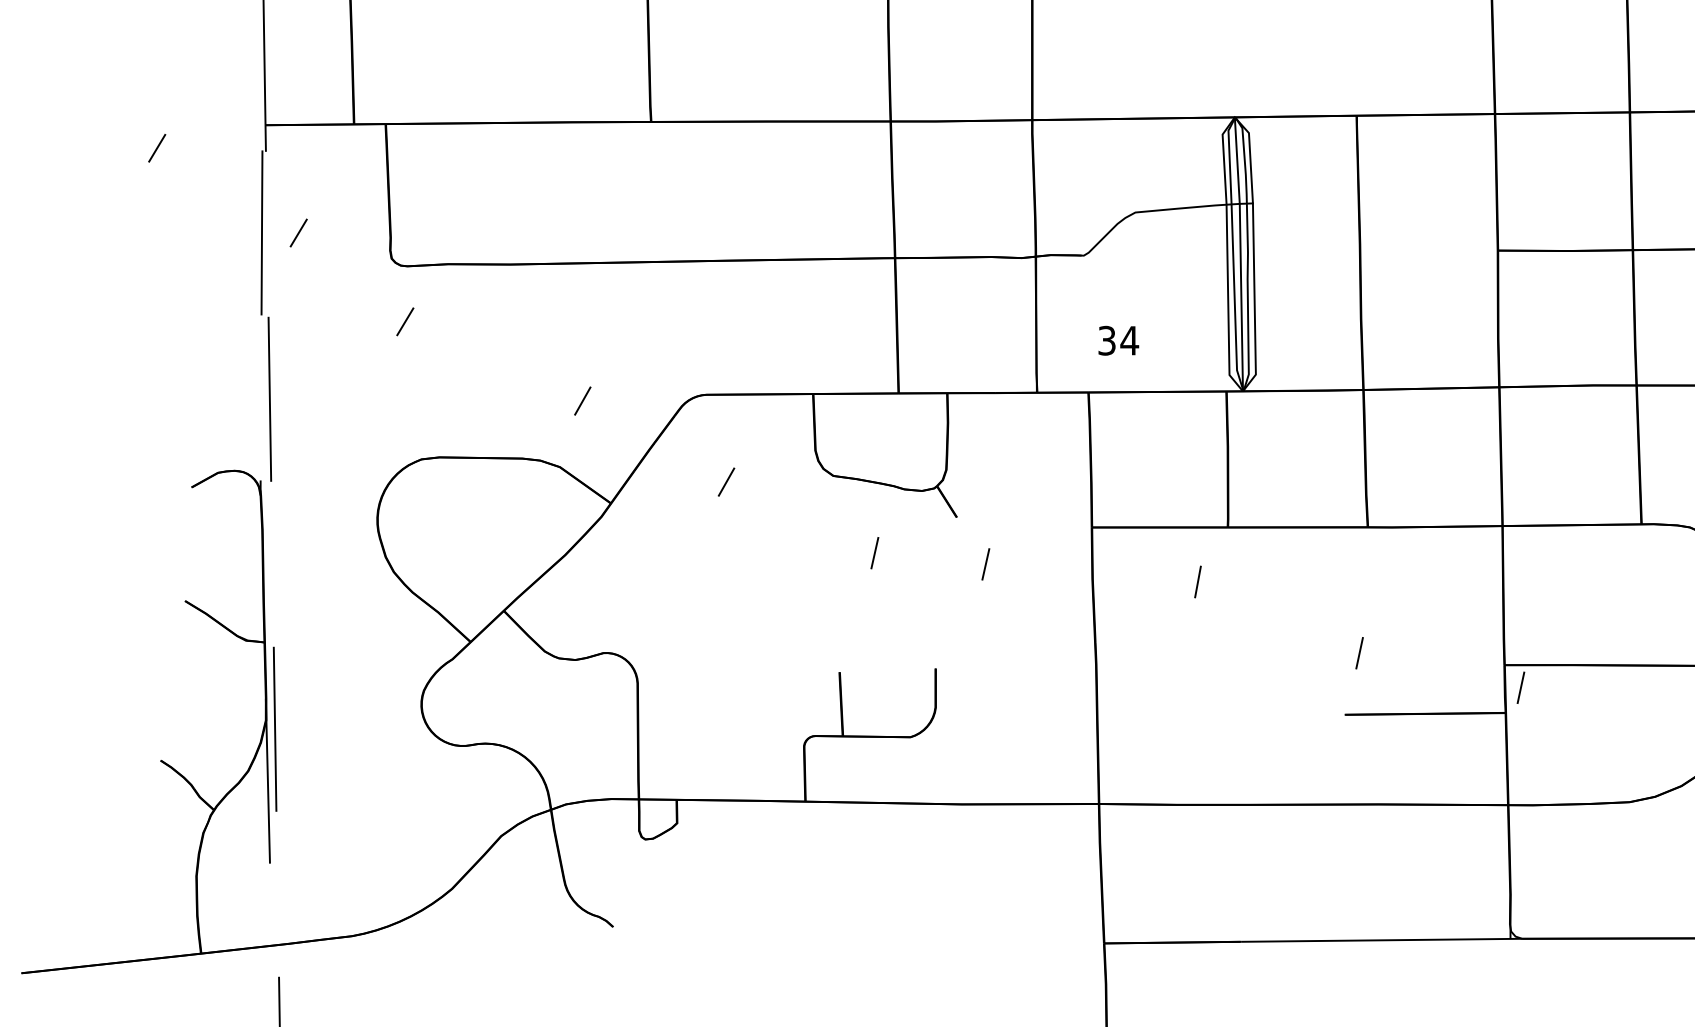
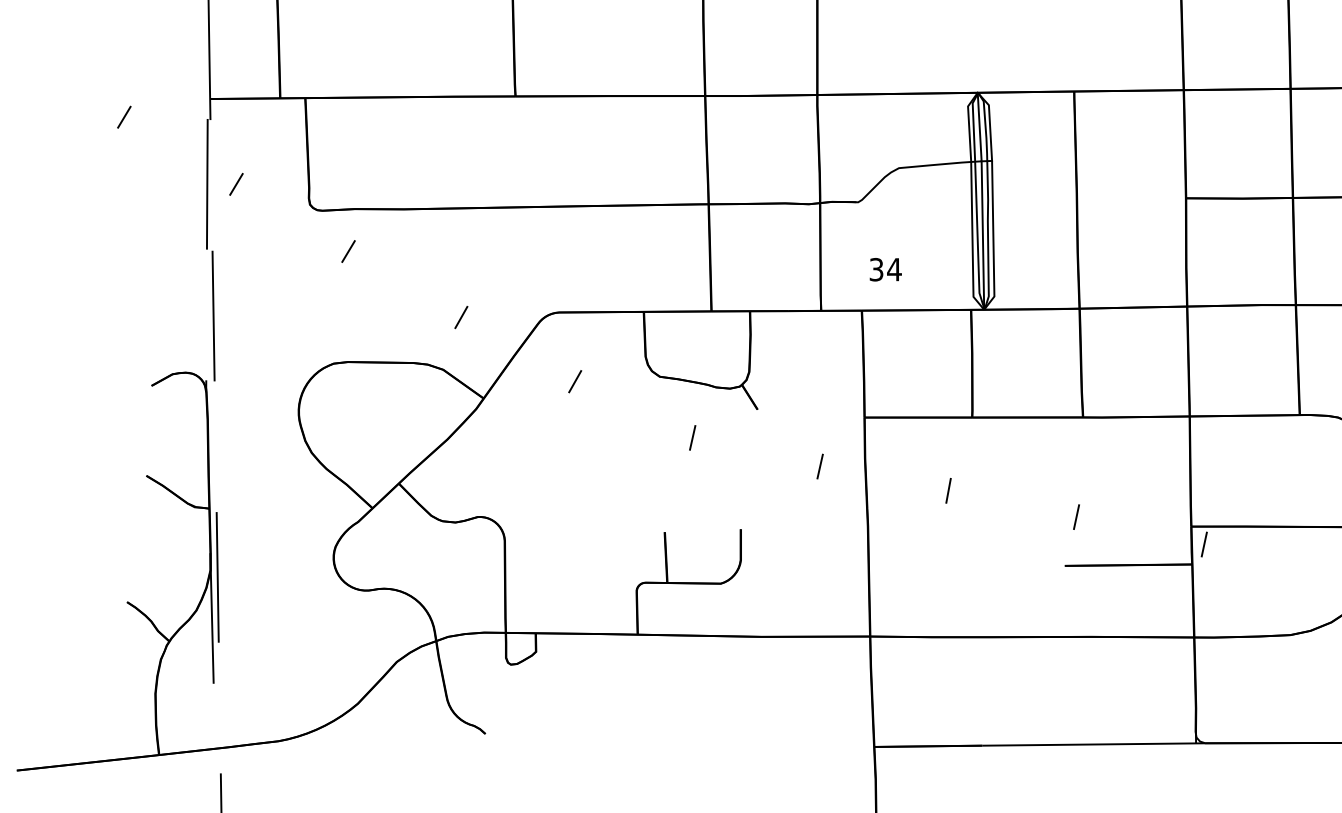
line: (405, 321) -> (348, 251), moved
line: (985, 564) -> (819, 466), moved
line: (1197, 581) -> (948, 490), moved

